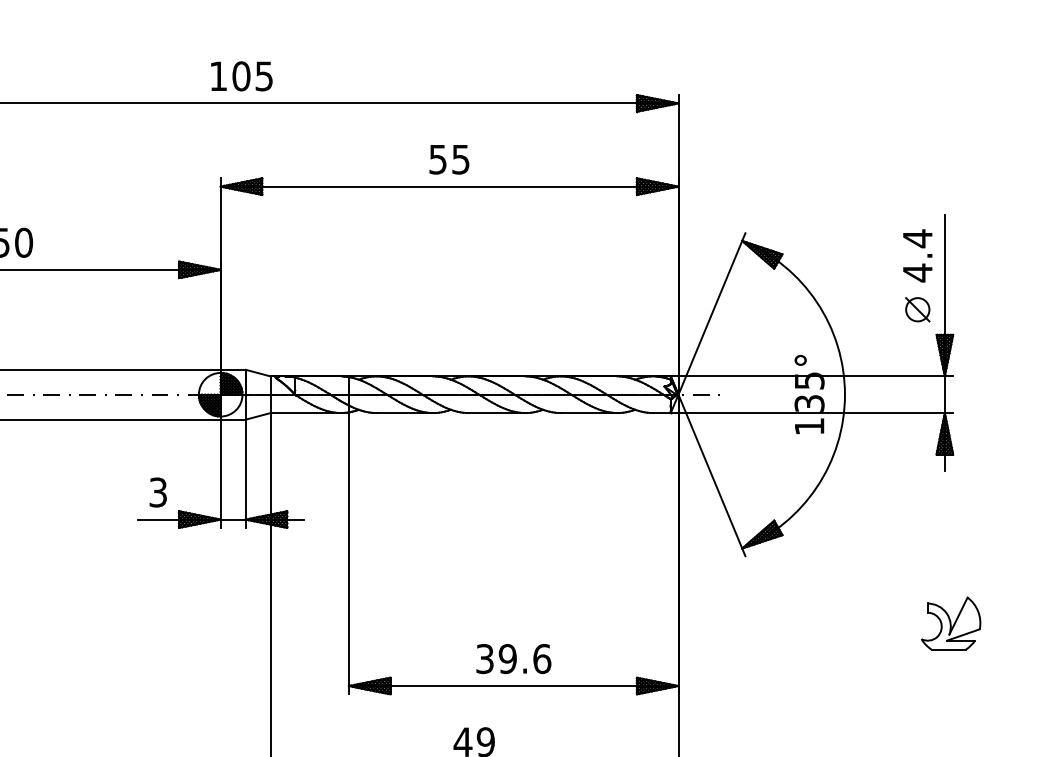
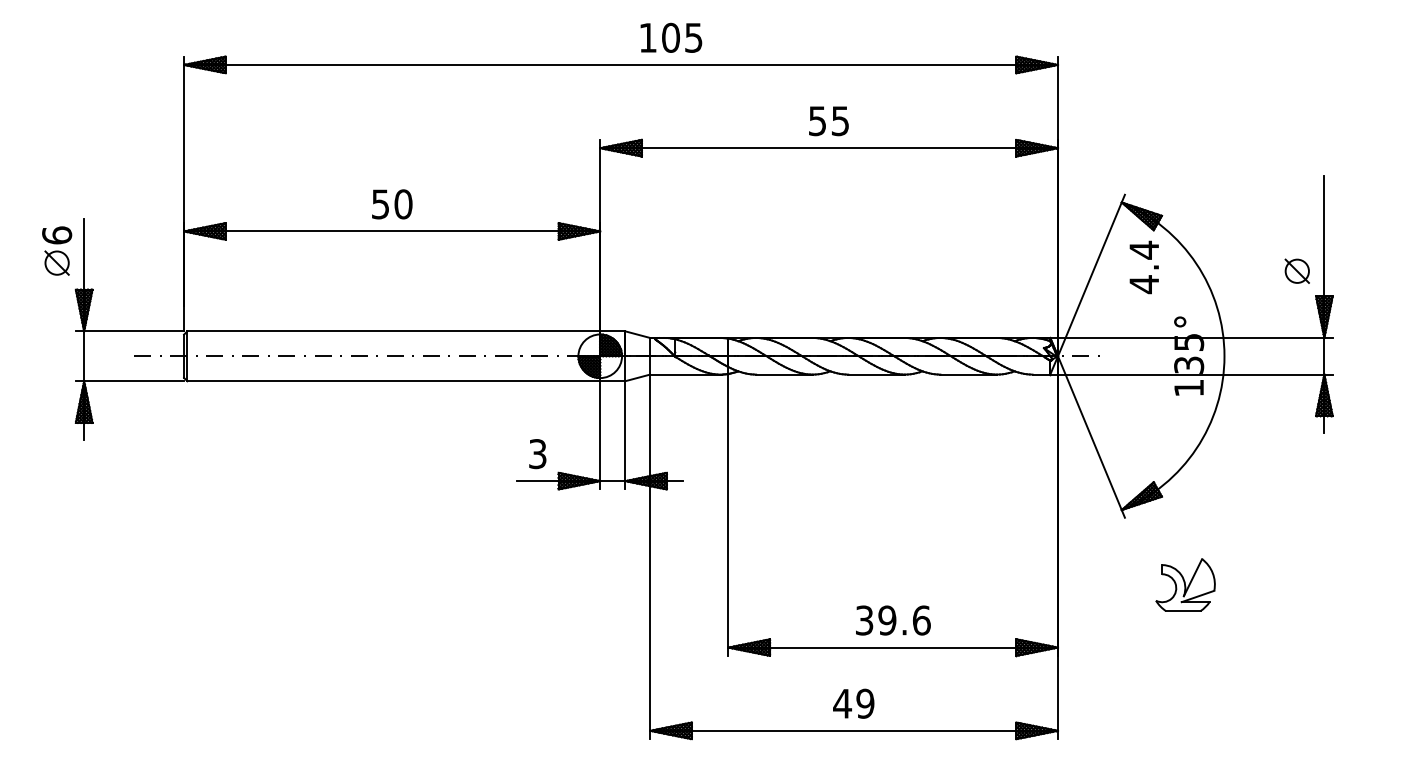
text: (241, 75) -> (671, 37), moved
text: (916, 255) -> (1143, 267), moved
part: (950, 622) -> (1185, 584), moved

